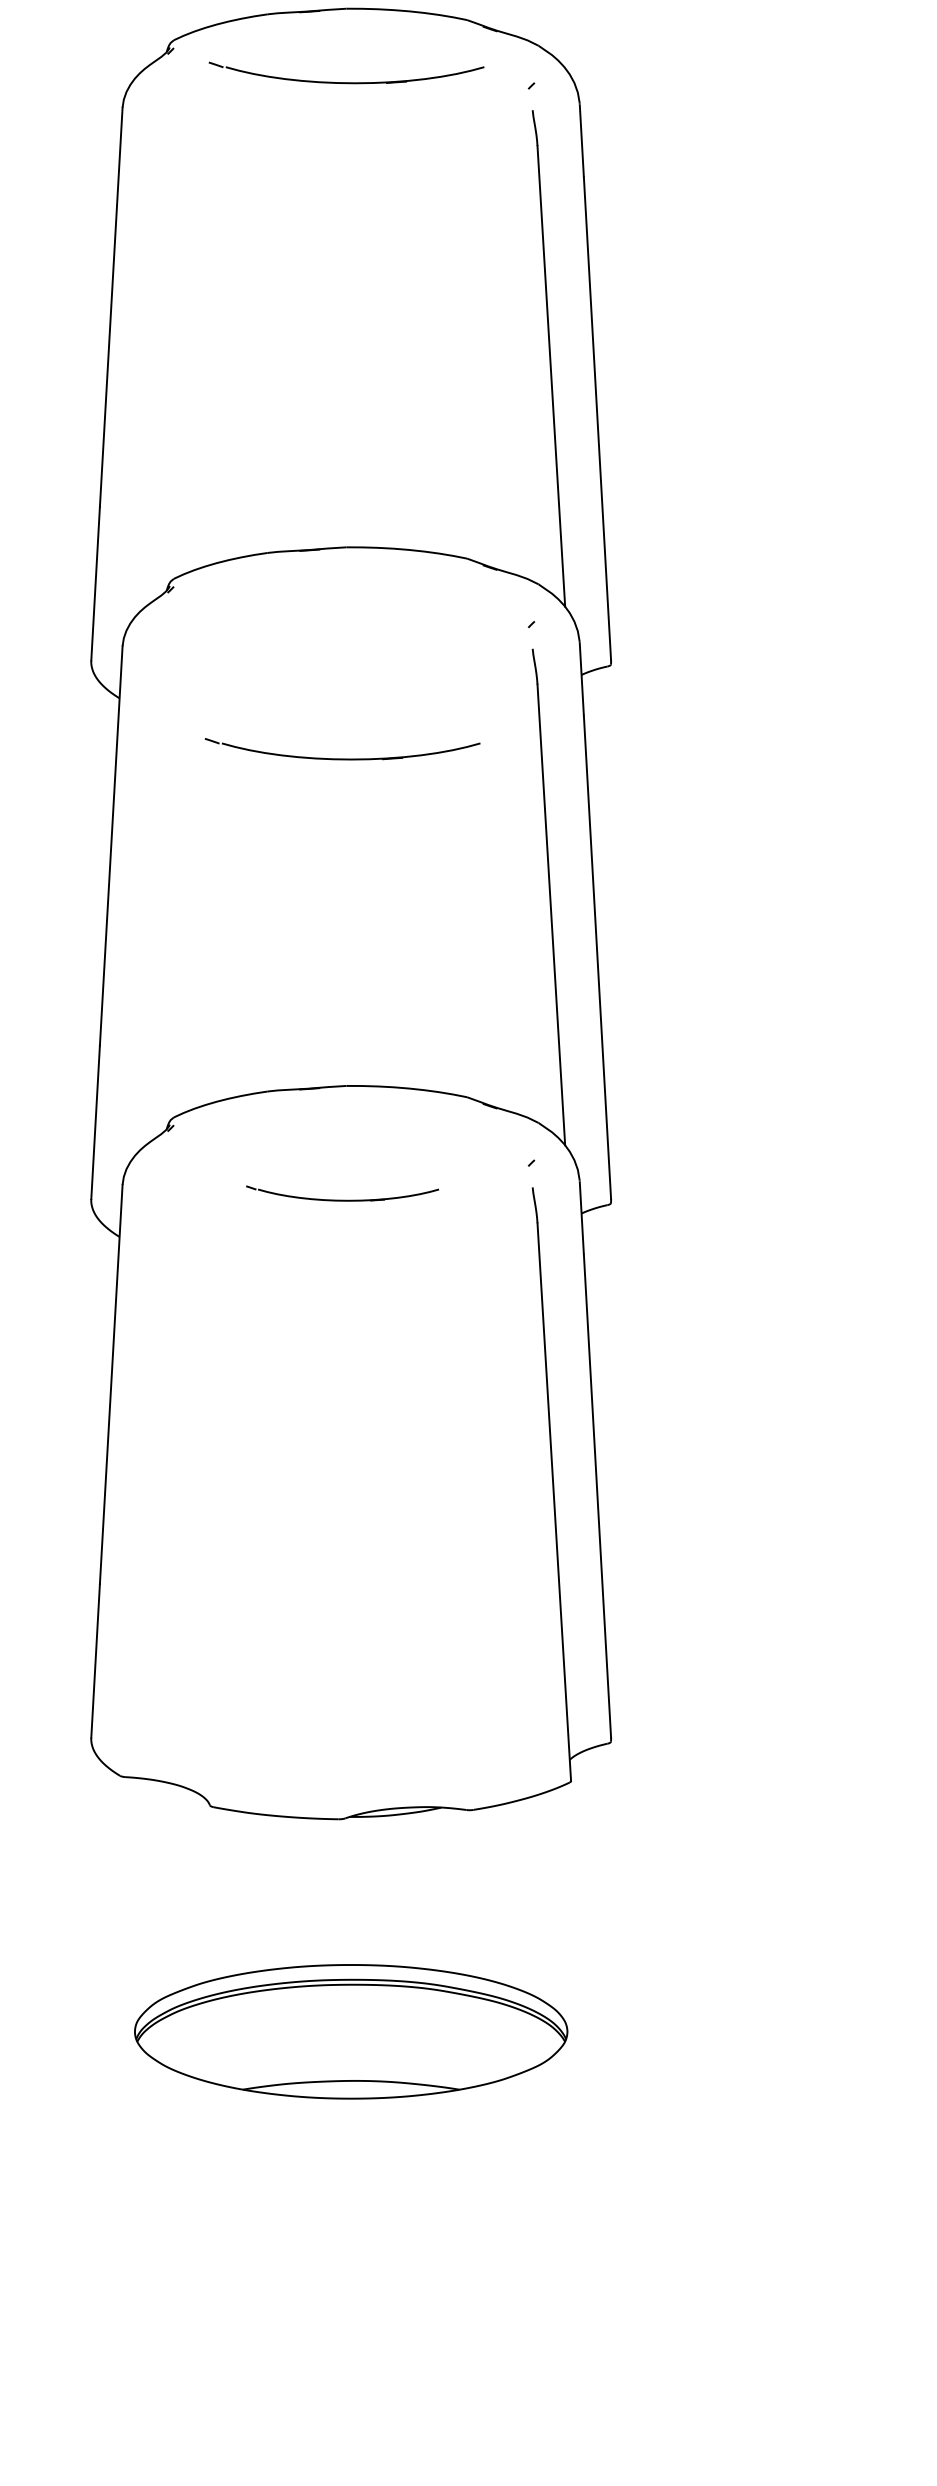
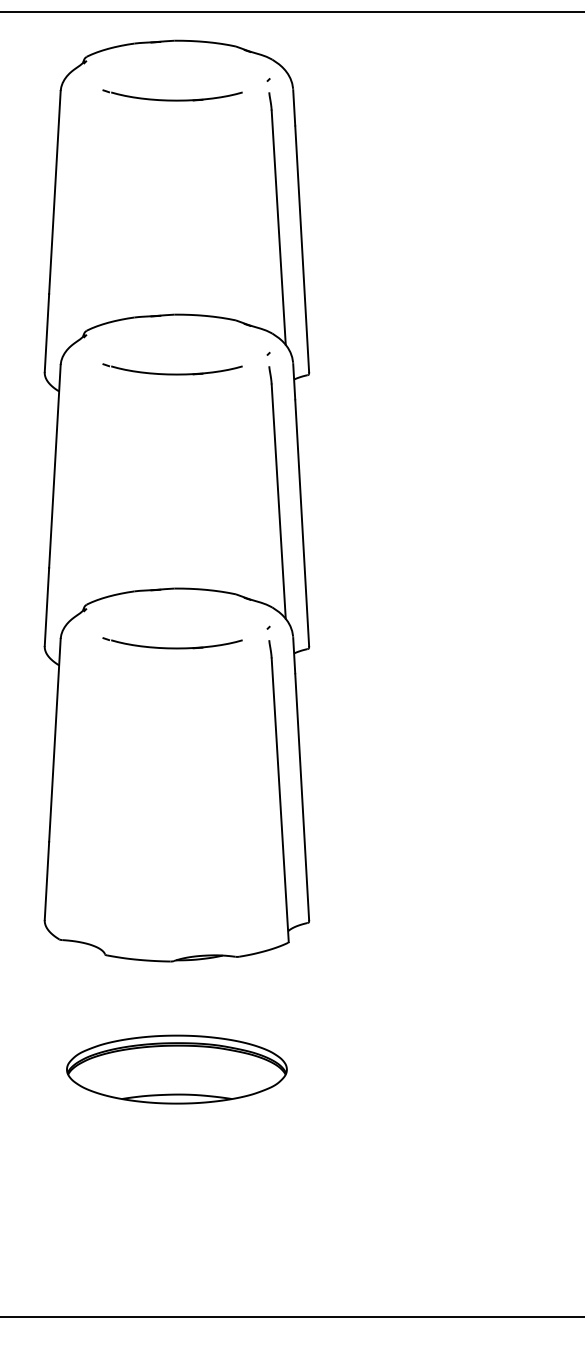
part: (346, 73) -> (172, 95), moved
part: (342, 749) -> (172, 369), moved
part: (342, 1193) -> (172, 643), size x1.43

